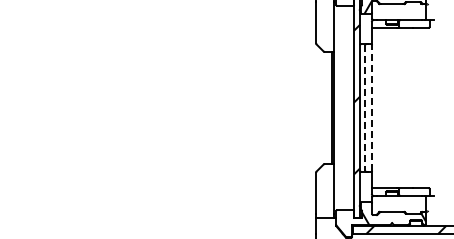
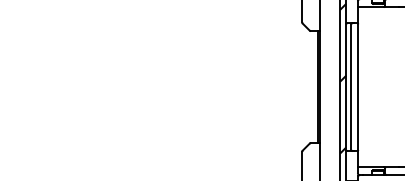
line: (365, 108) -> (351, 87), dashed -> solid
line: (372, 108) -> (358, 87), dashed -> solid

